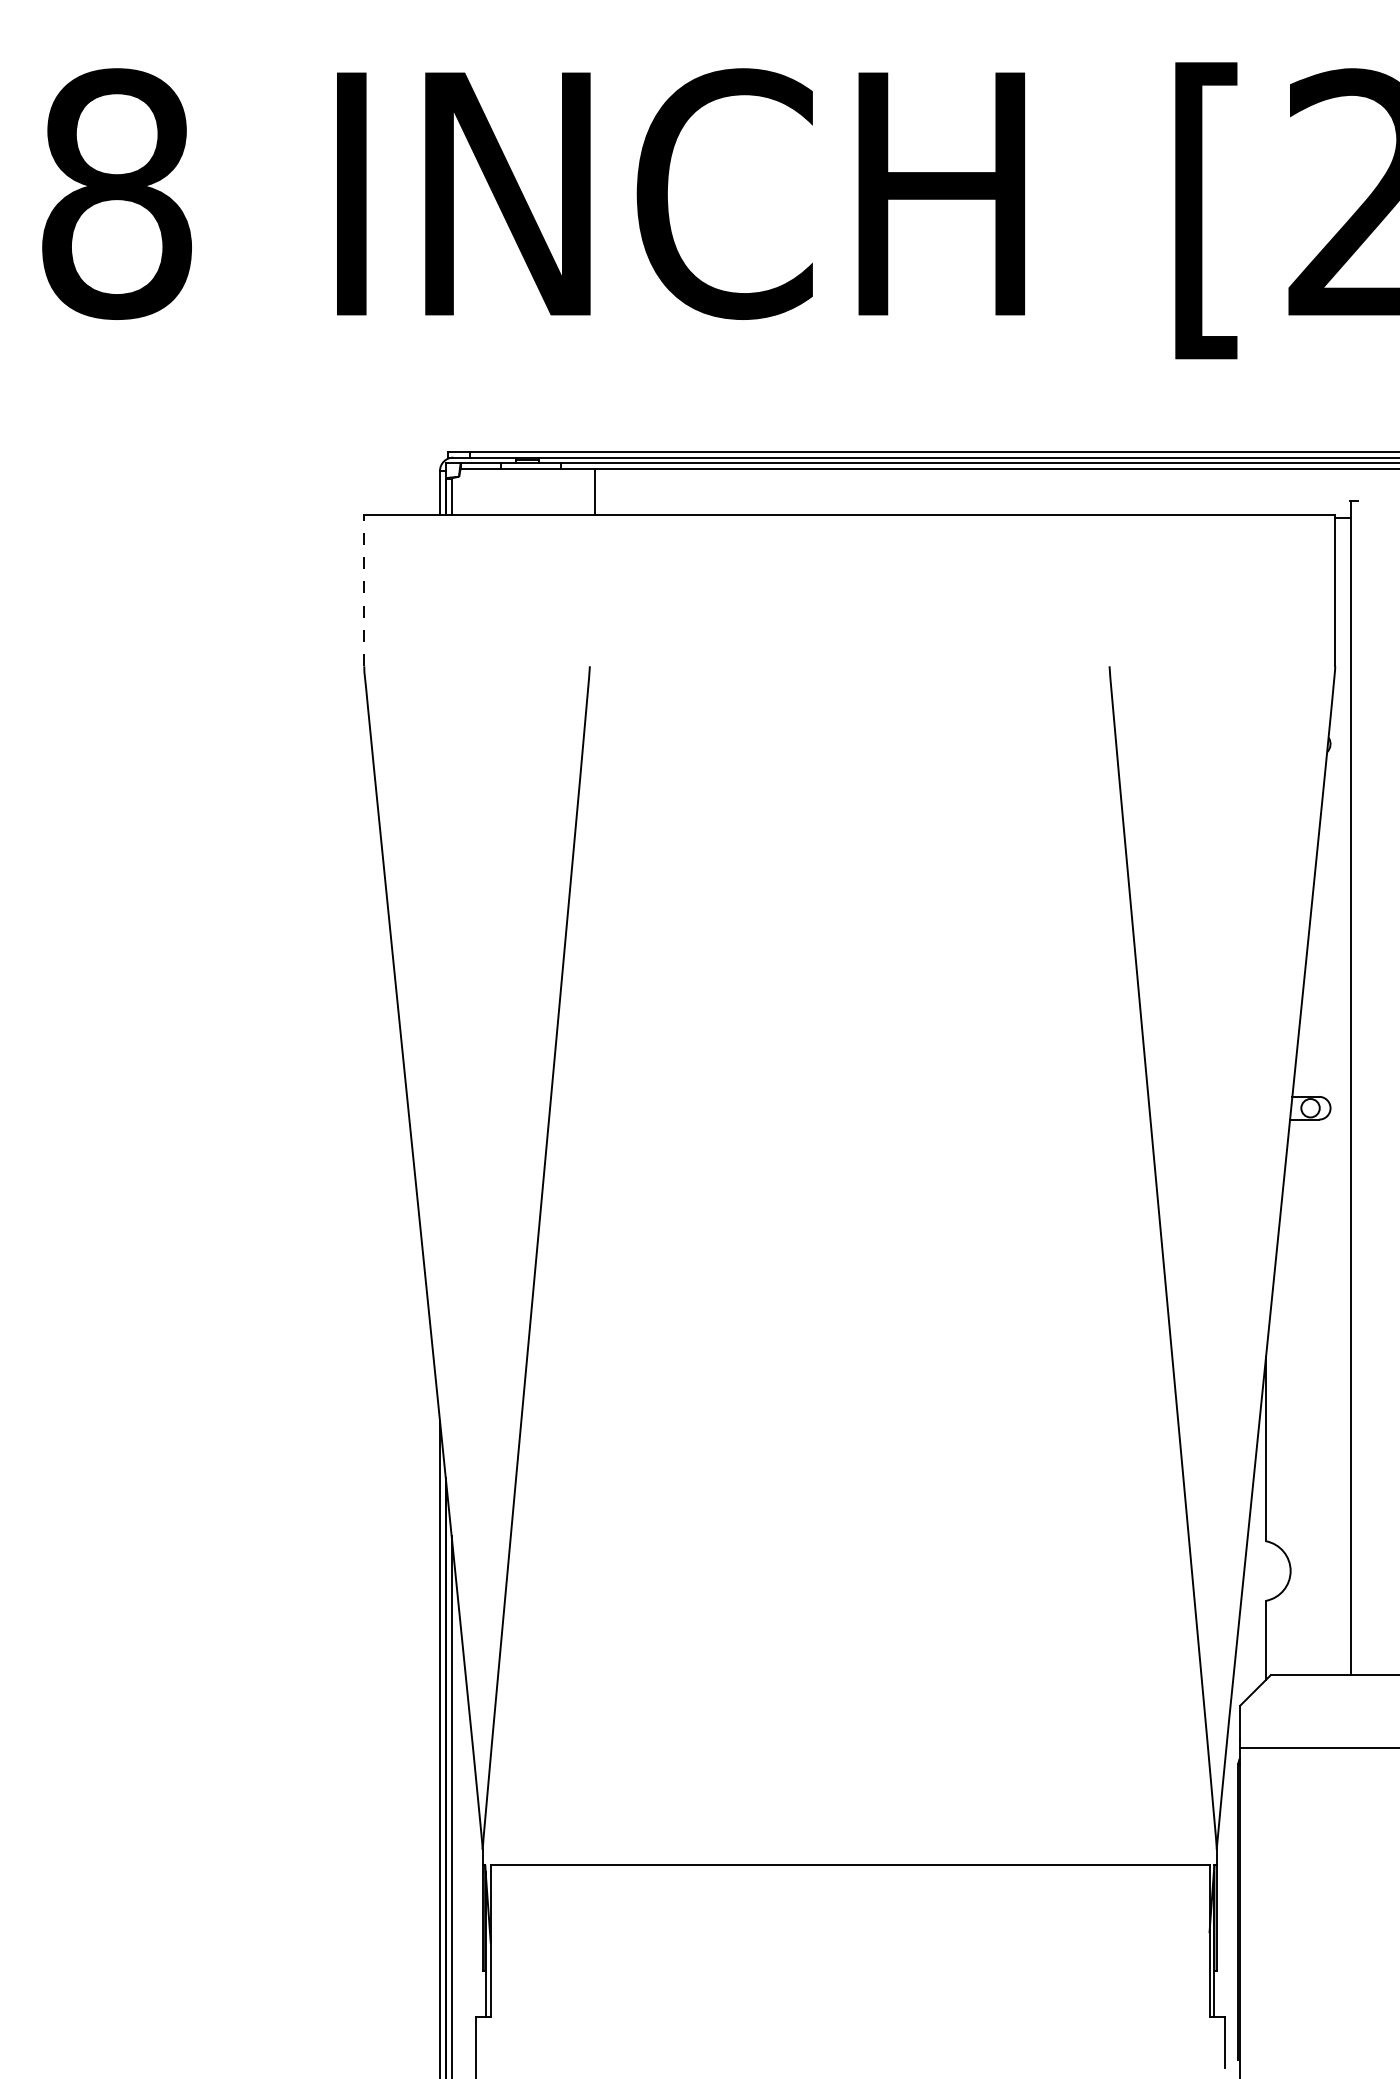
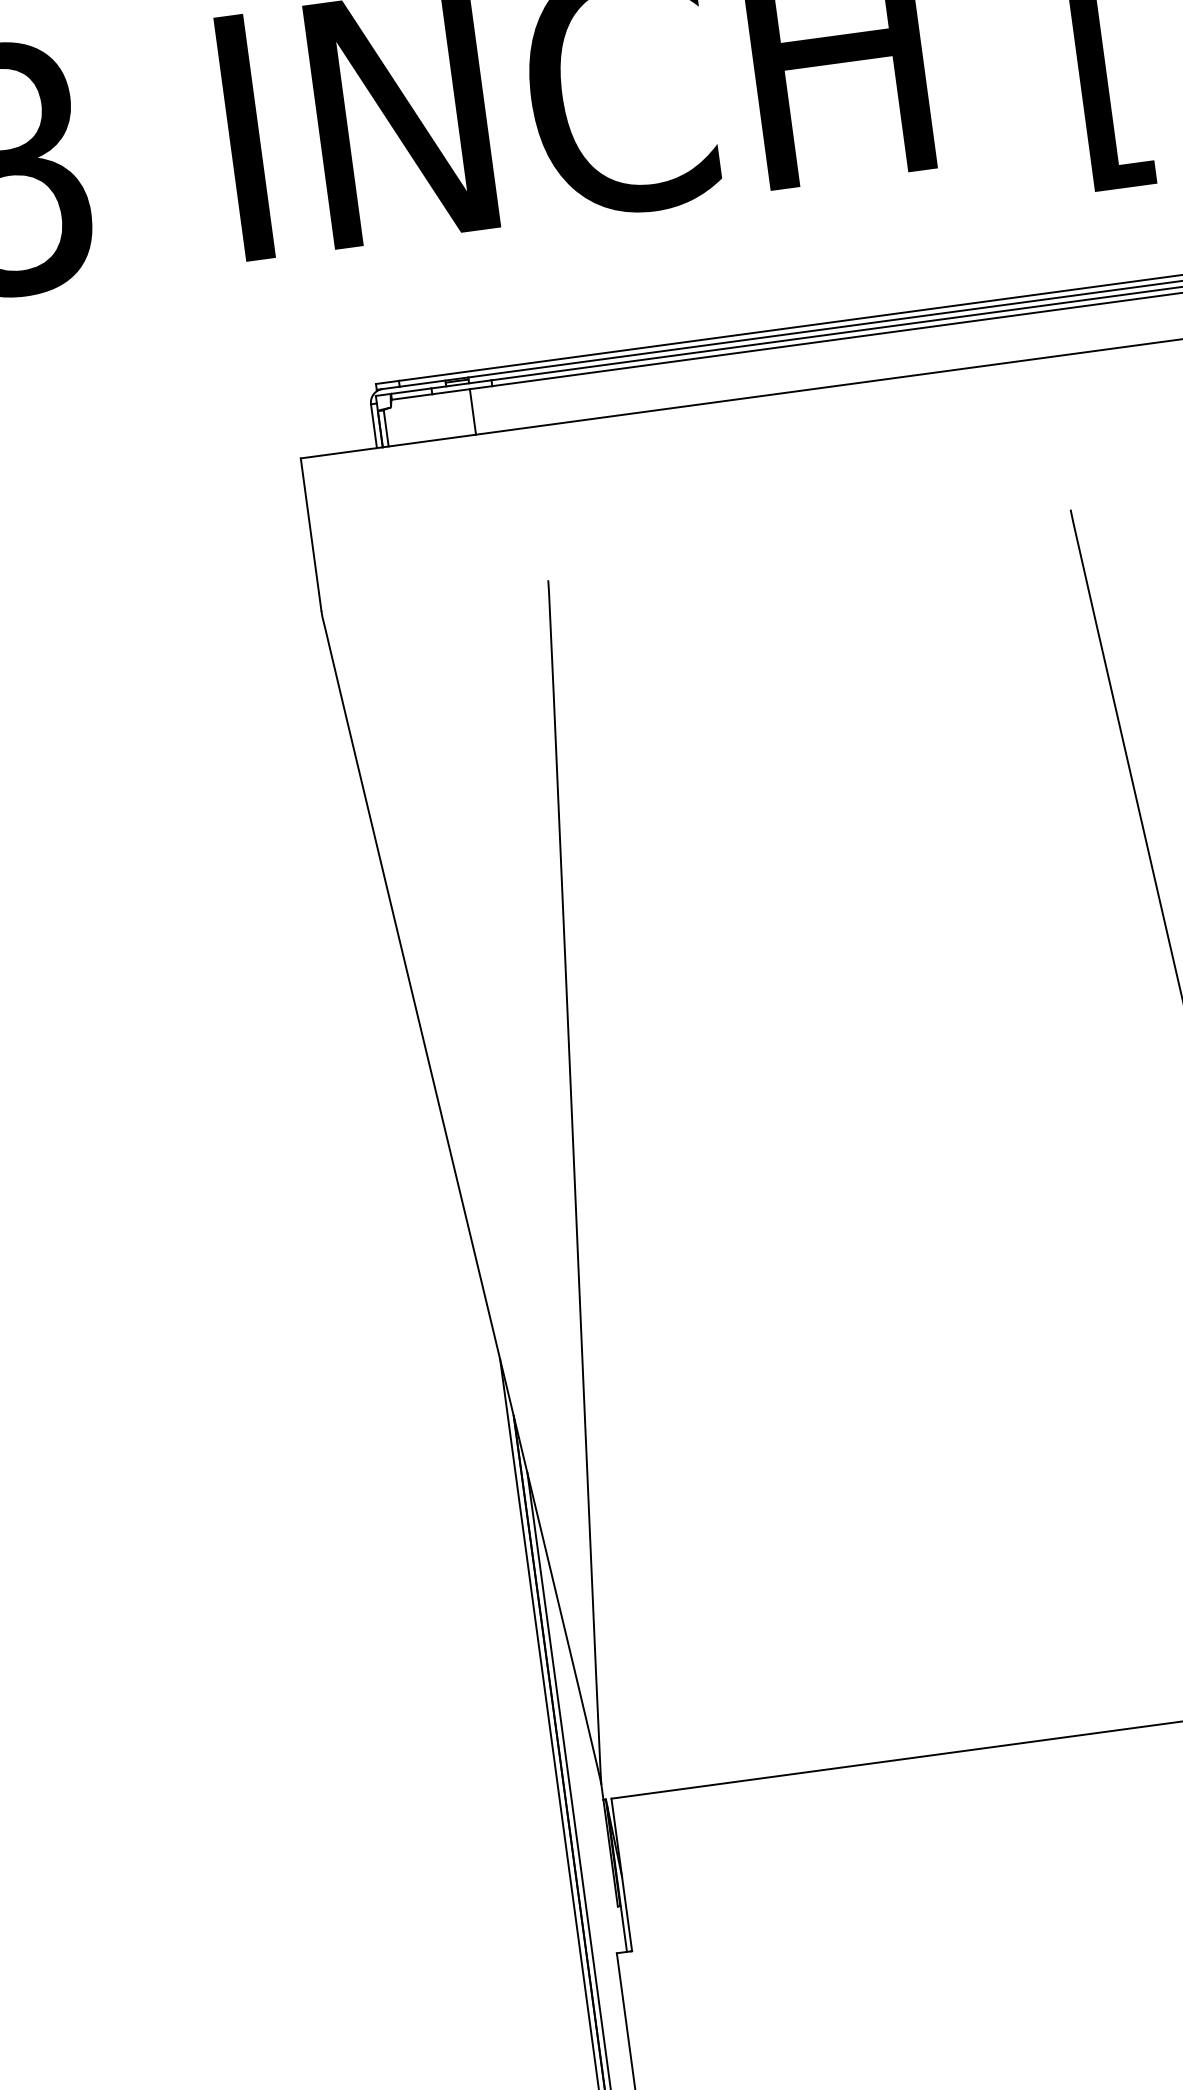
line: (594, 491) -> (472, 411), moved
line: (364, 590) -> (311, 534), dashed -> solid

